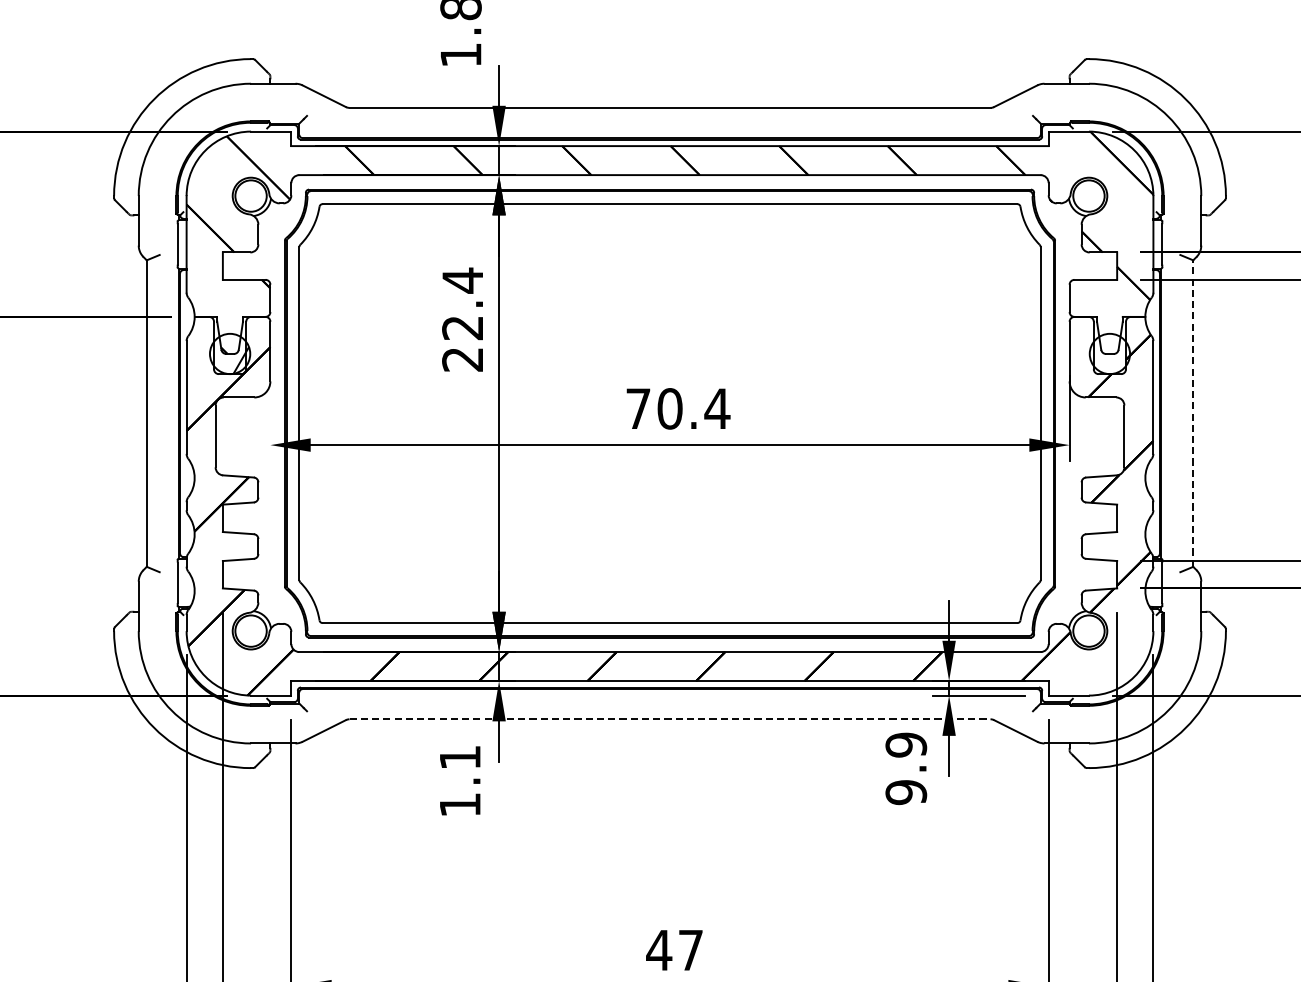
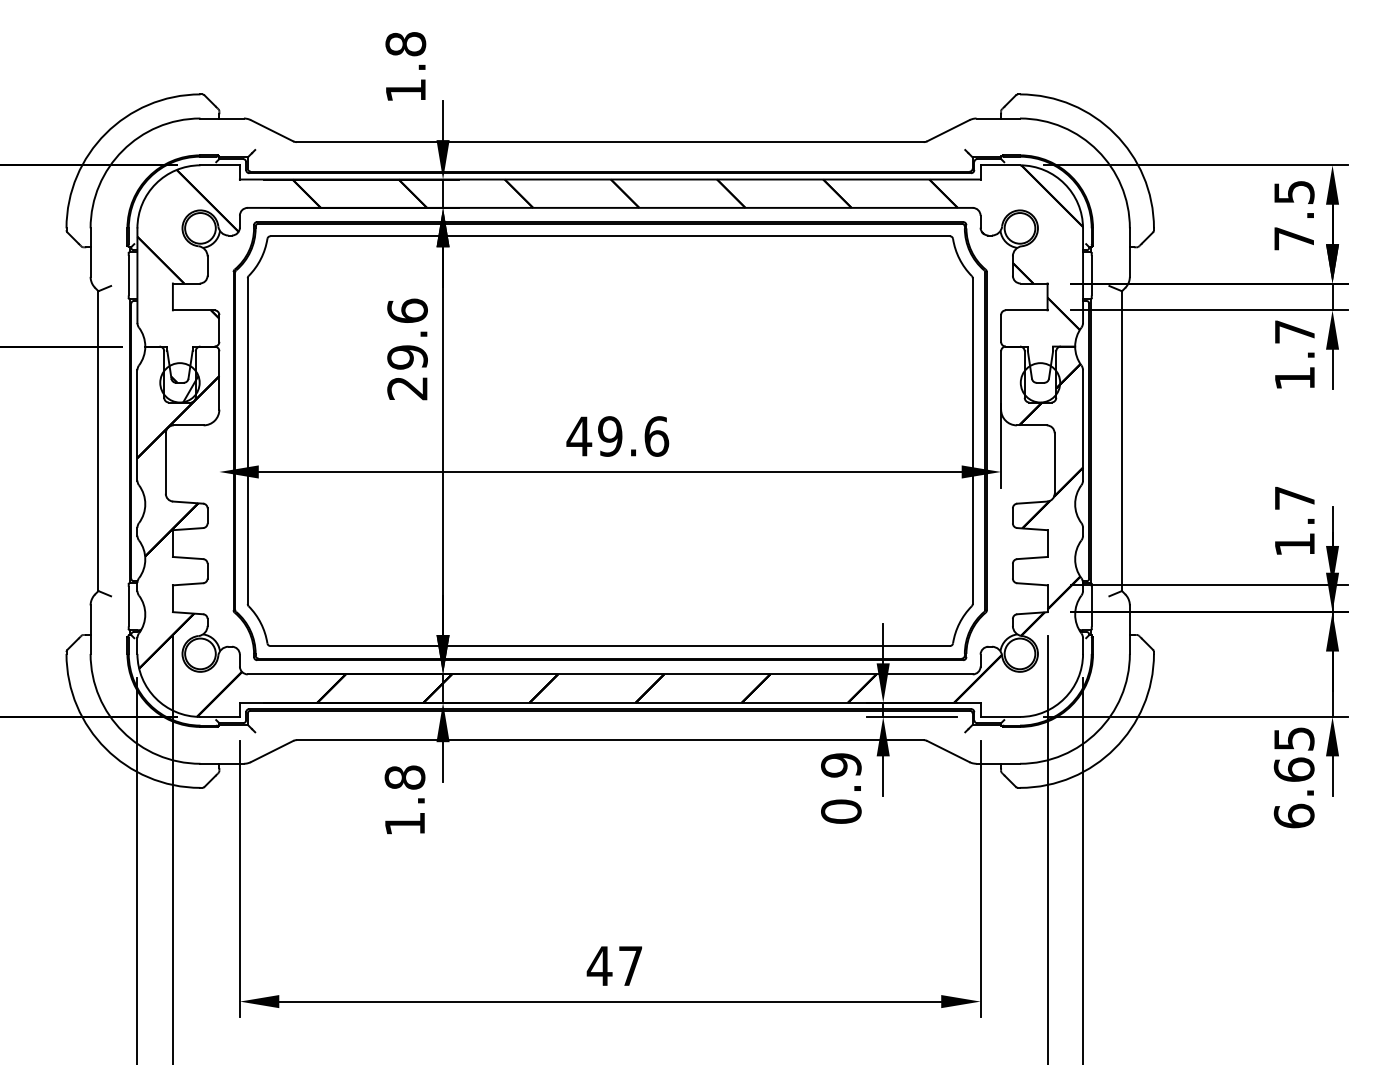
text: (462, 303) -> (407, 333), 22.4 -> 29.6
text: (677, 408) -> (617, 436), 70.4 -> 49.6
line: (1193, 413) -> (1122, 441), dashed -> solid
line: (670, 719) -> (610, 740), dashed -> solid
text: (459, 757) -> (404, 777), 1.1 -> 1.8
text: (906, 792) -> (841, 811), 9.9 -> 0.9

